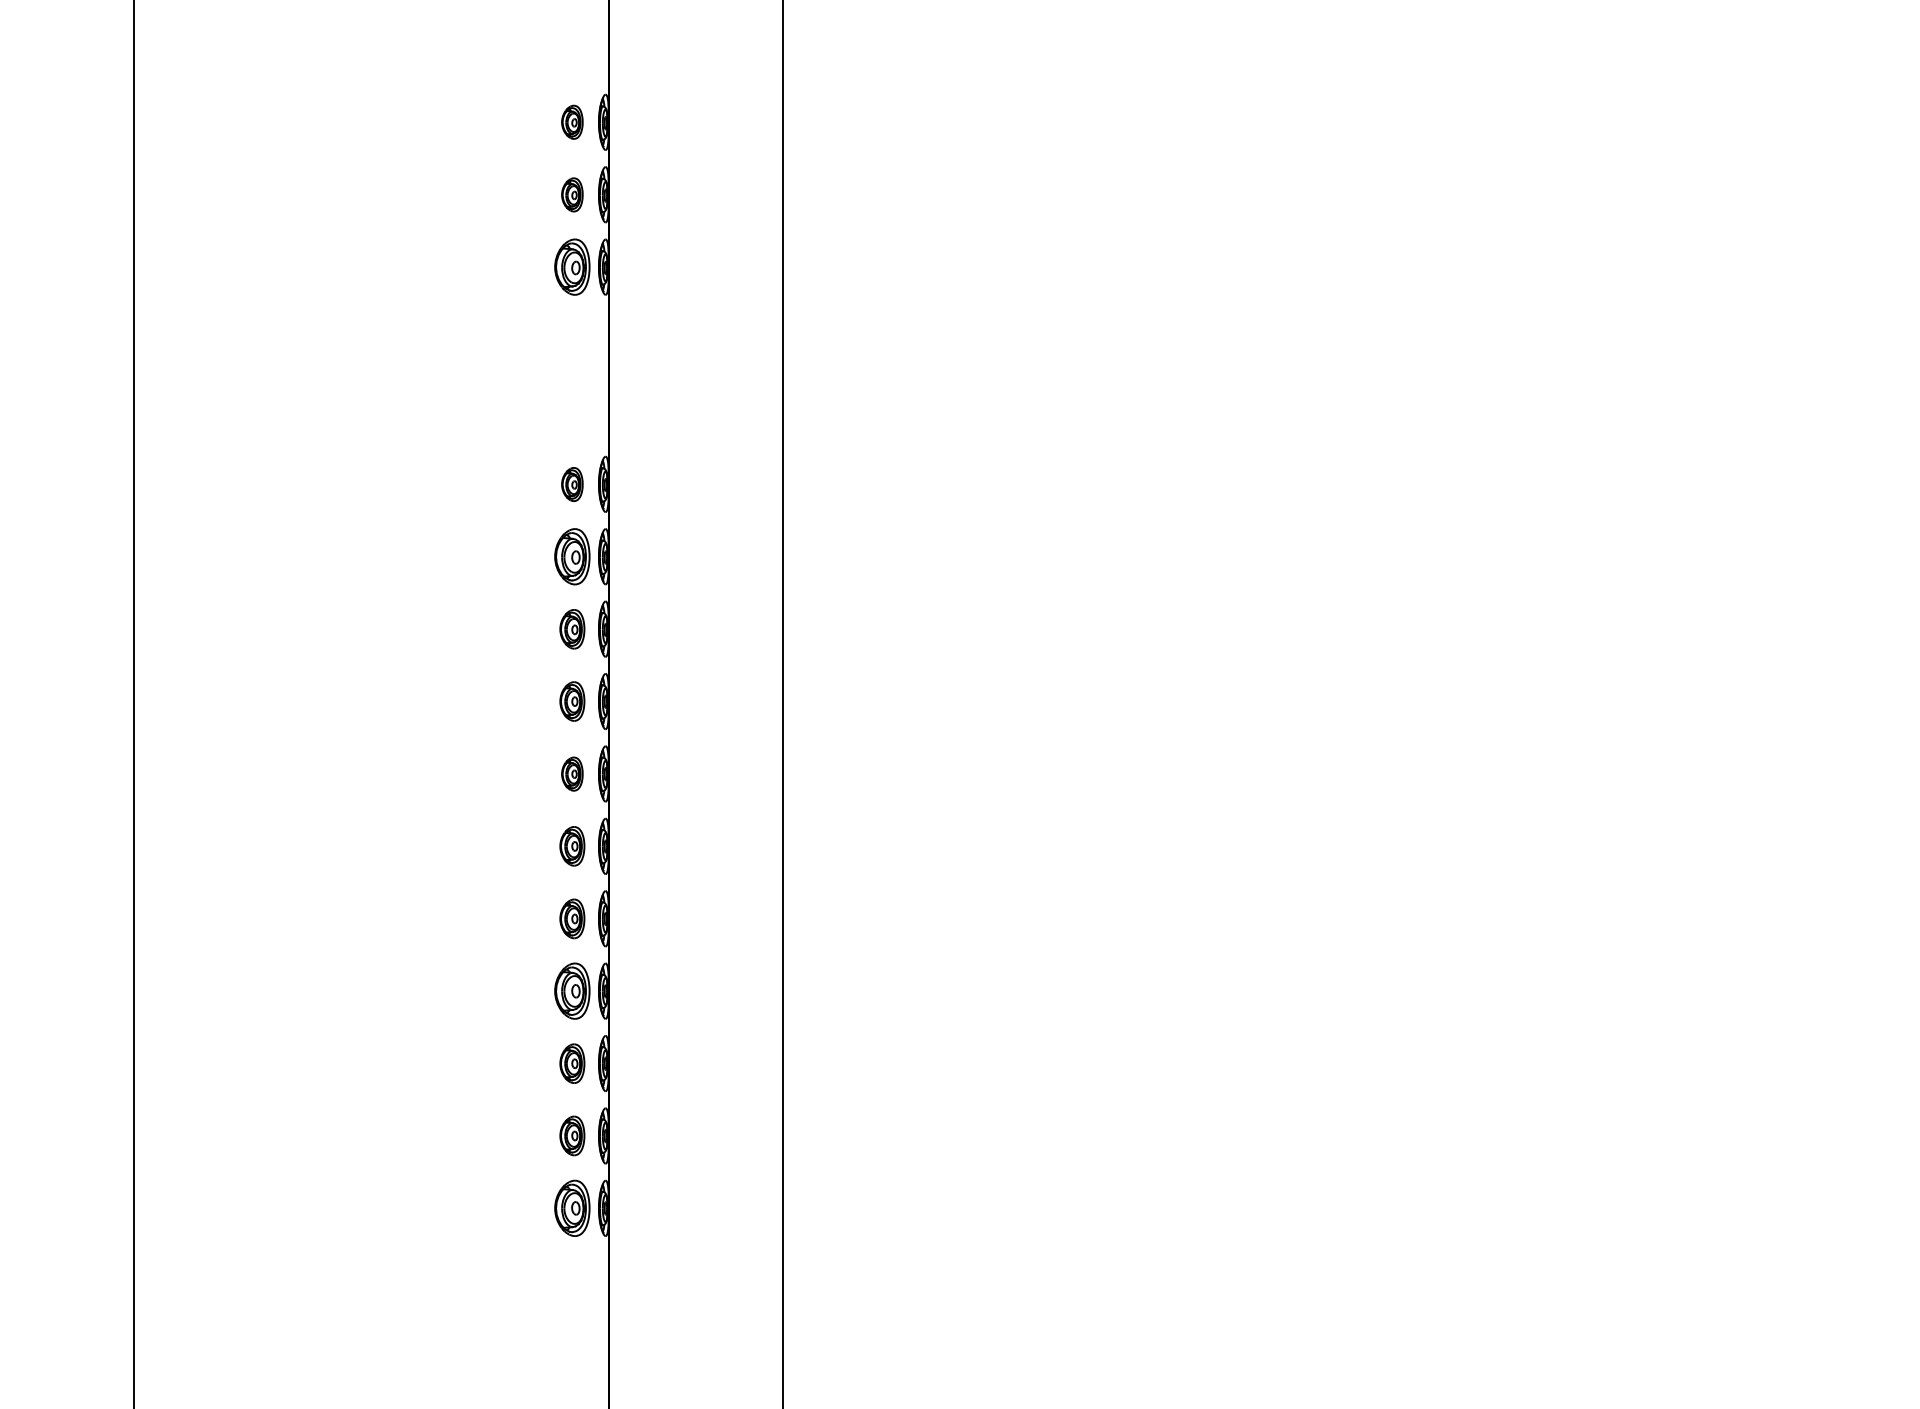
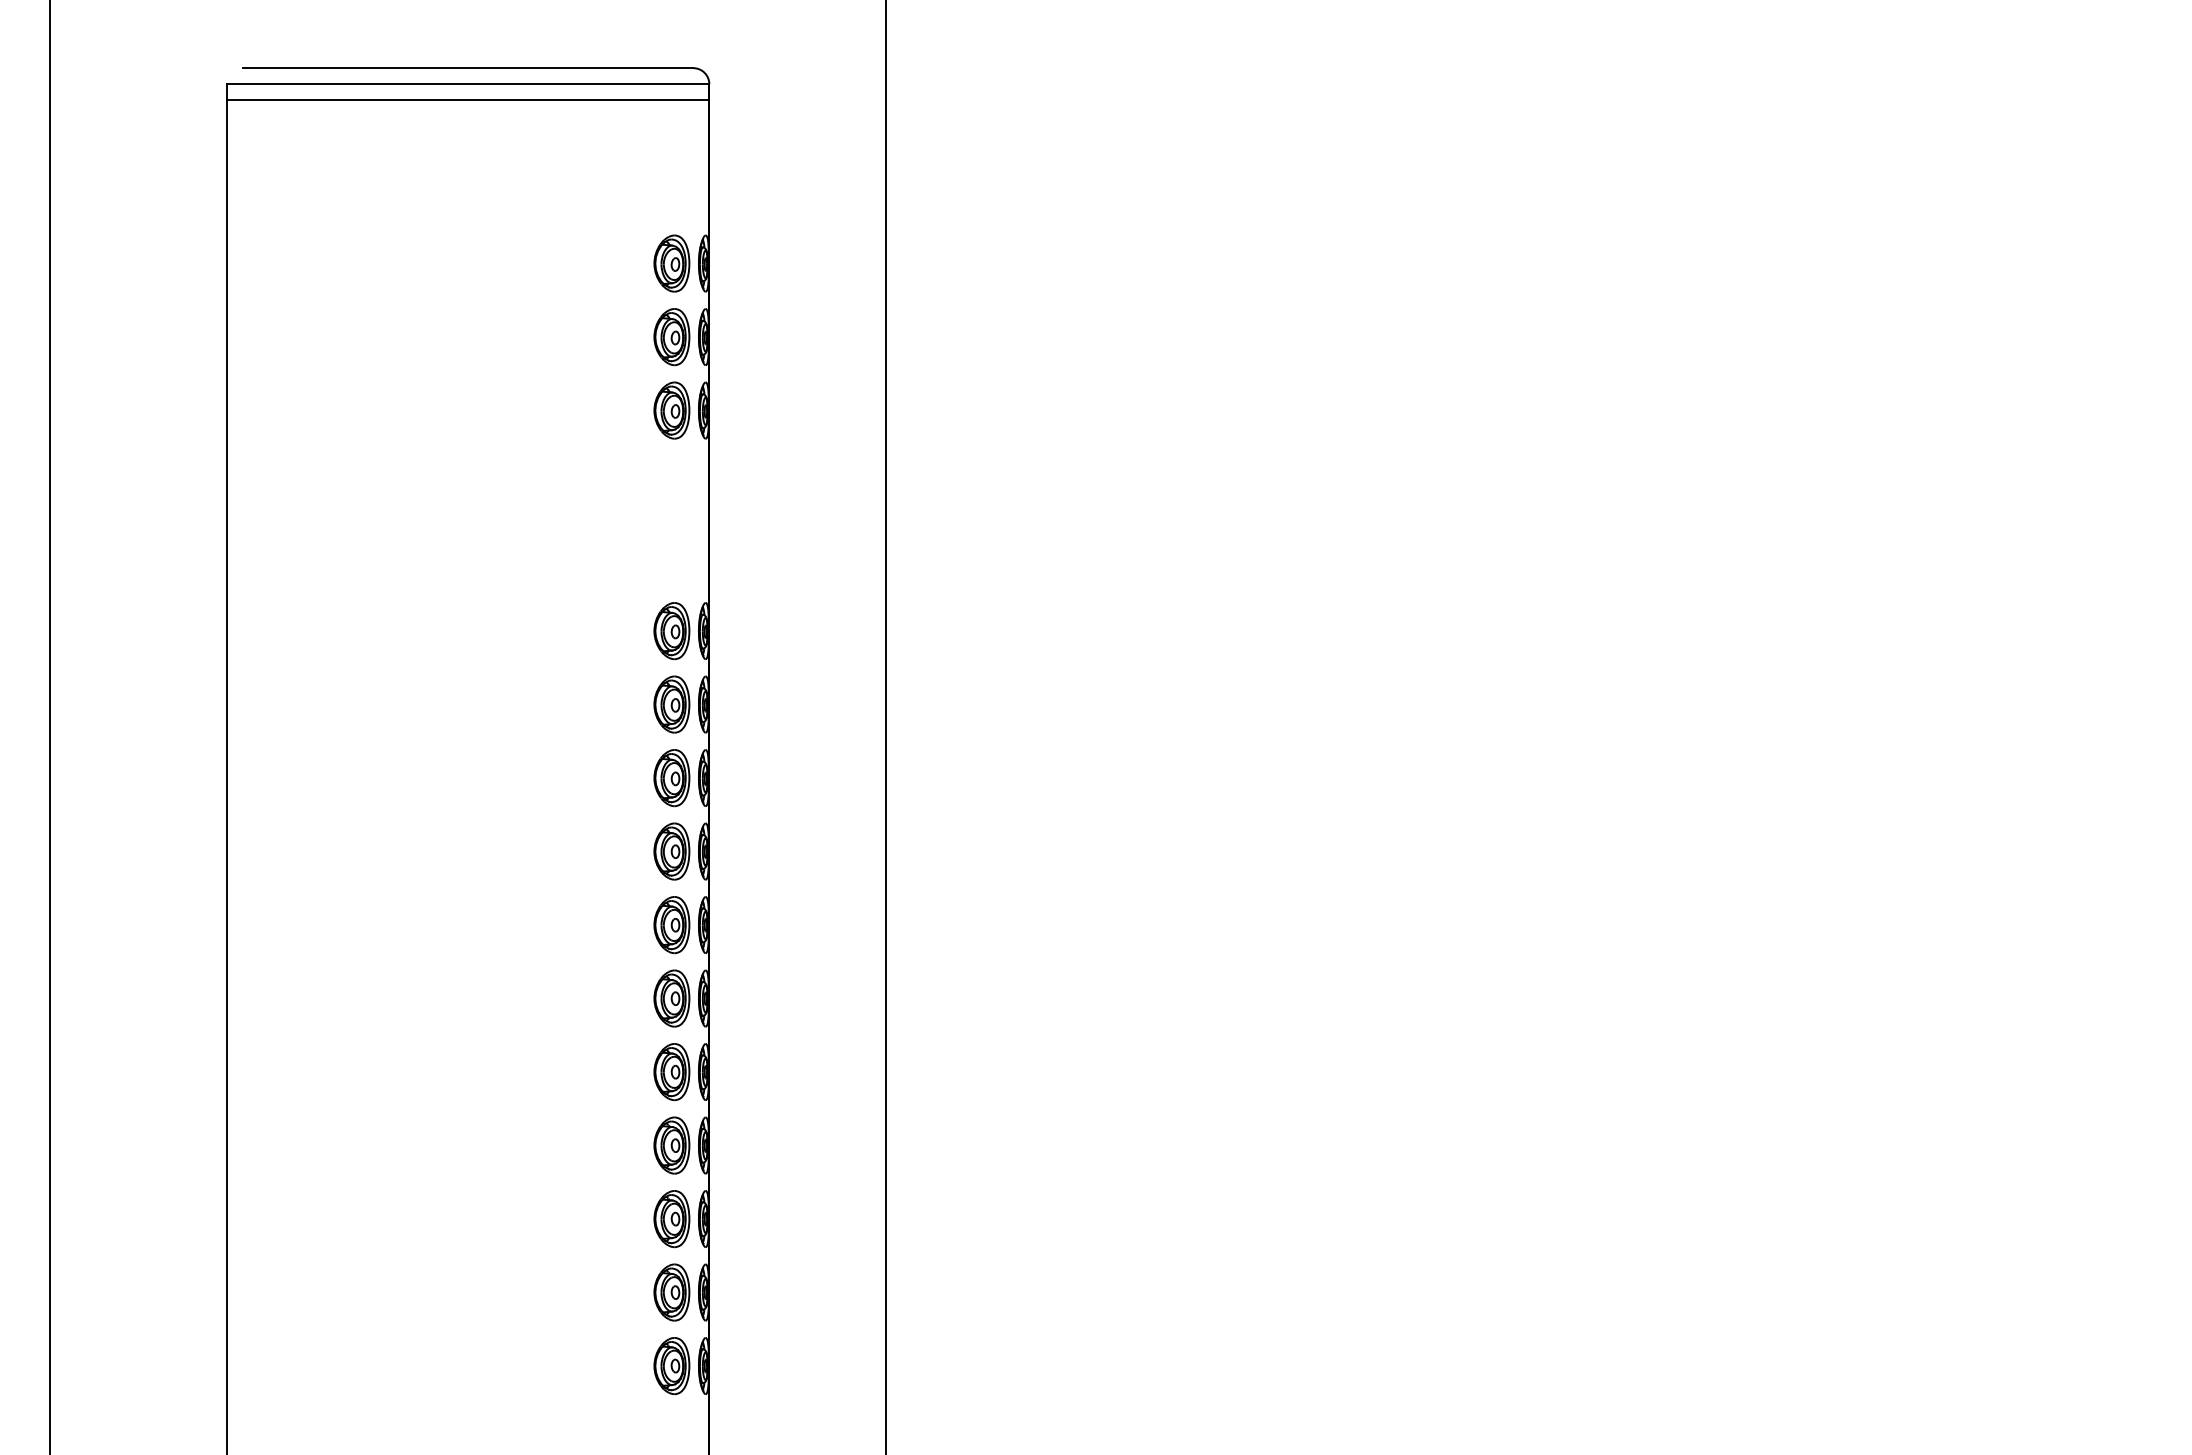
part: (571, 122) -> (671, 263), size x1.67
part: (571, 195) -> (671, 337), size x1.67
part: (571, 484) -> (671, 631), size x1.67
part: (571, 629) -> (671, 778), size x1.43
part: (571, 701) -> (671, 851), size x1.43
part: (571, 774) -> (671, 925), size x1.67
part: (571, 846) -> (671, 998), size x1.43
part: (571, 919) -> (671, 1072), size x1.43
part: (571, 1064) -> (671, 1219), size x1.43
part: (571, 1135) -> (671, 1292), size x1.43

